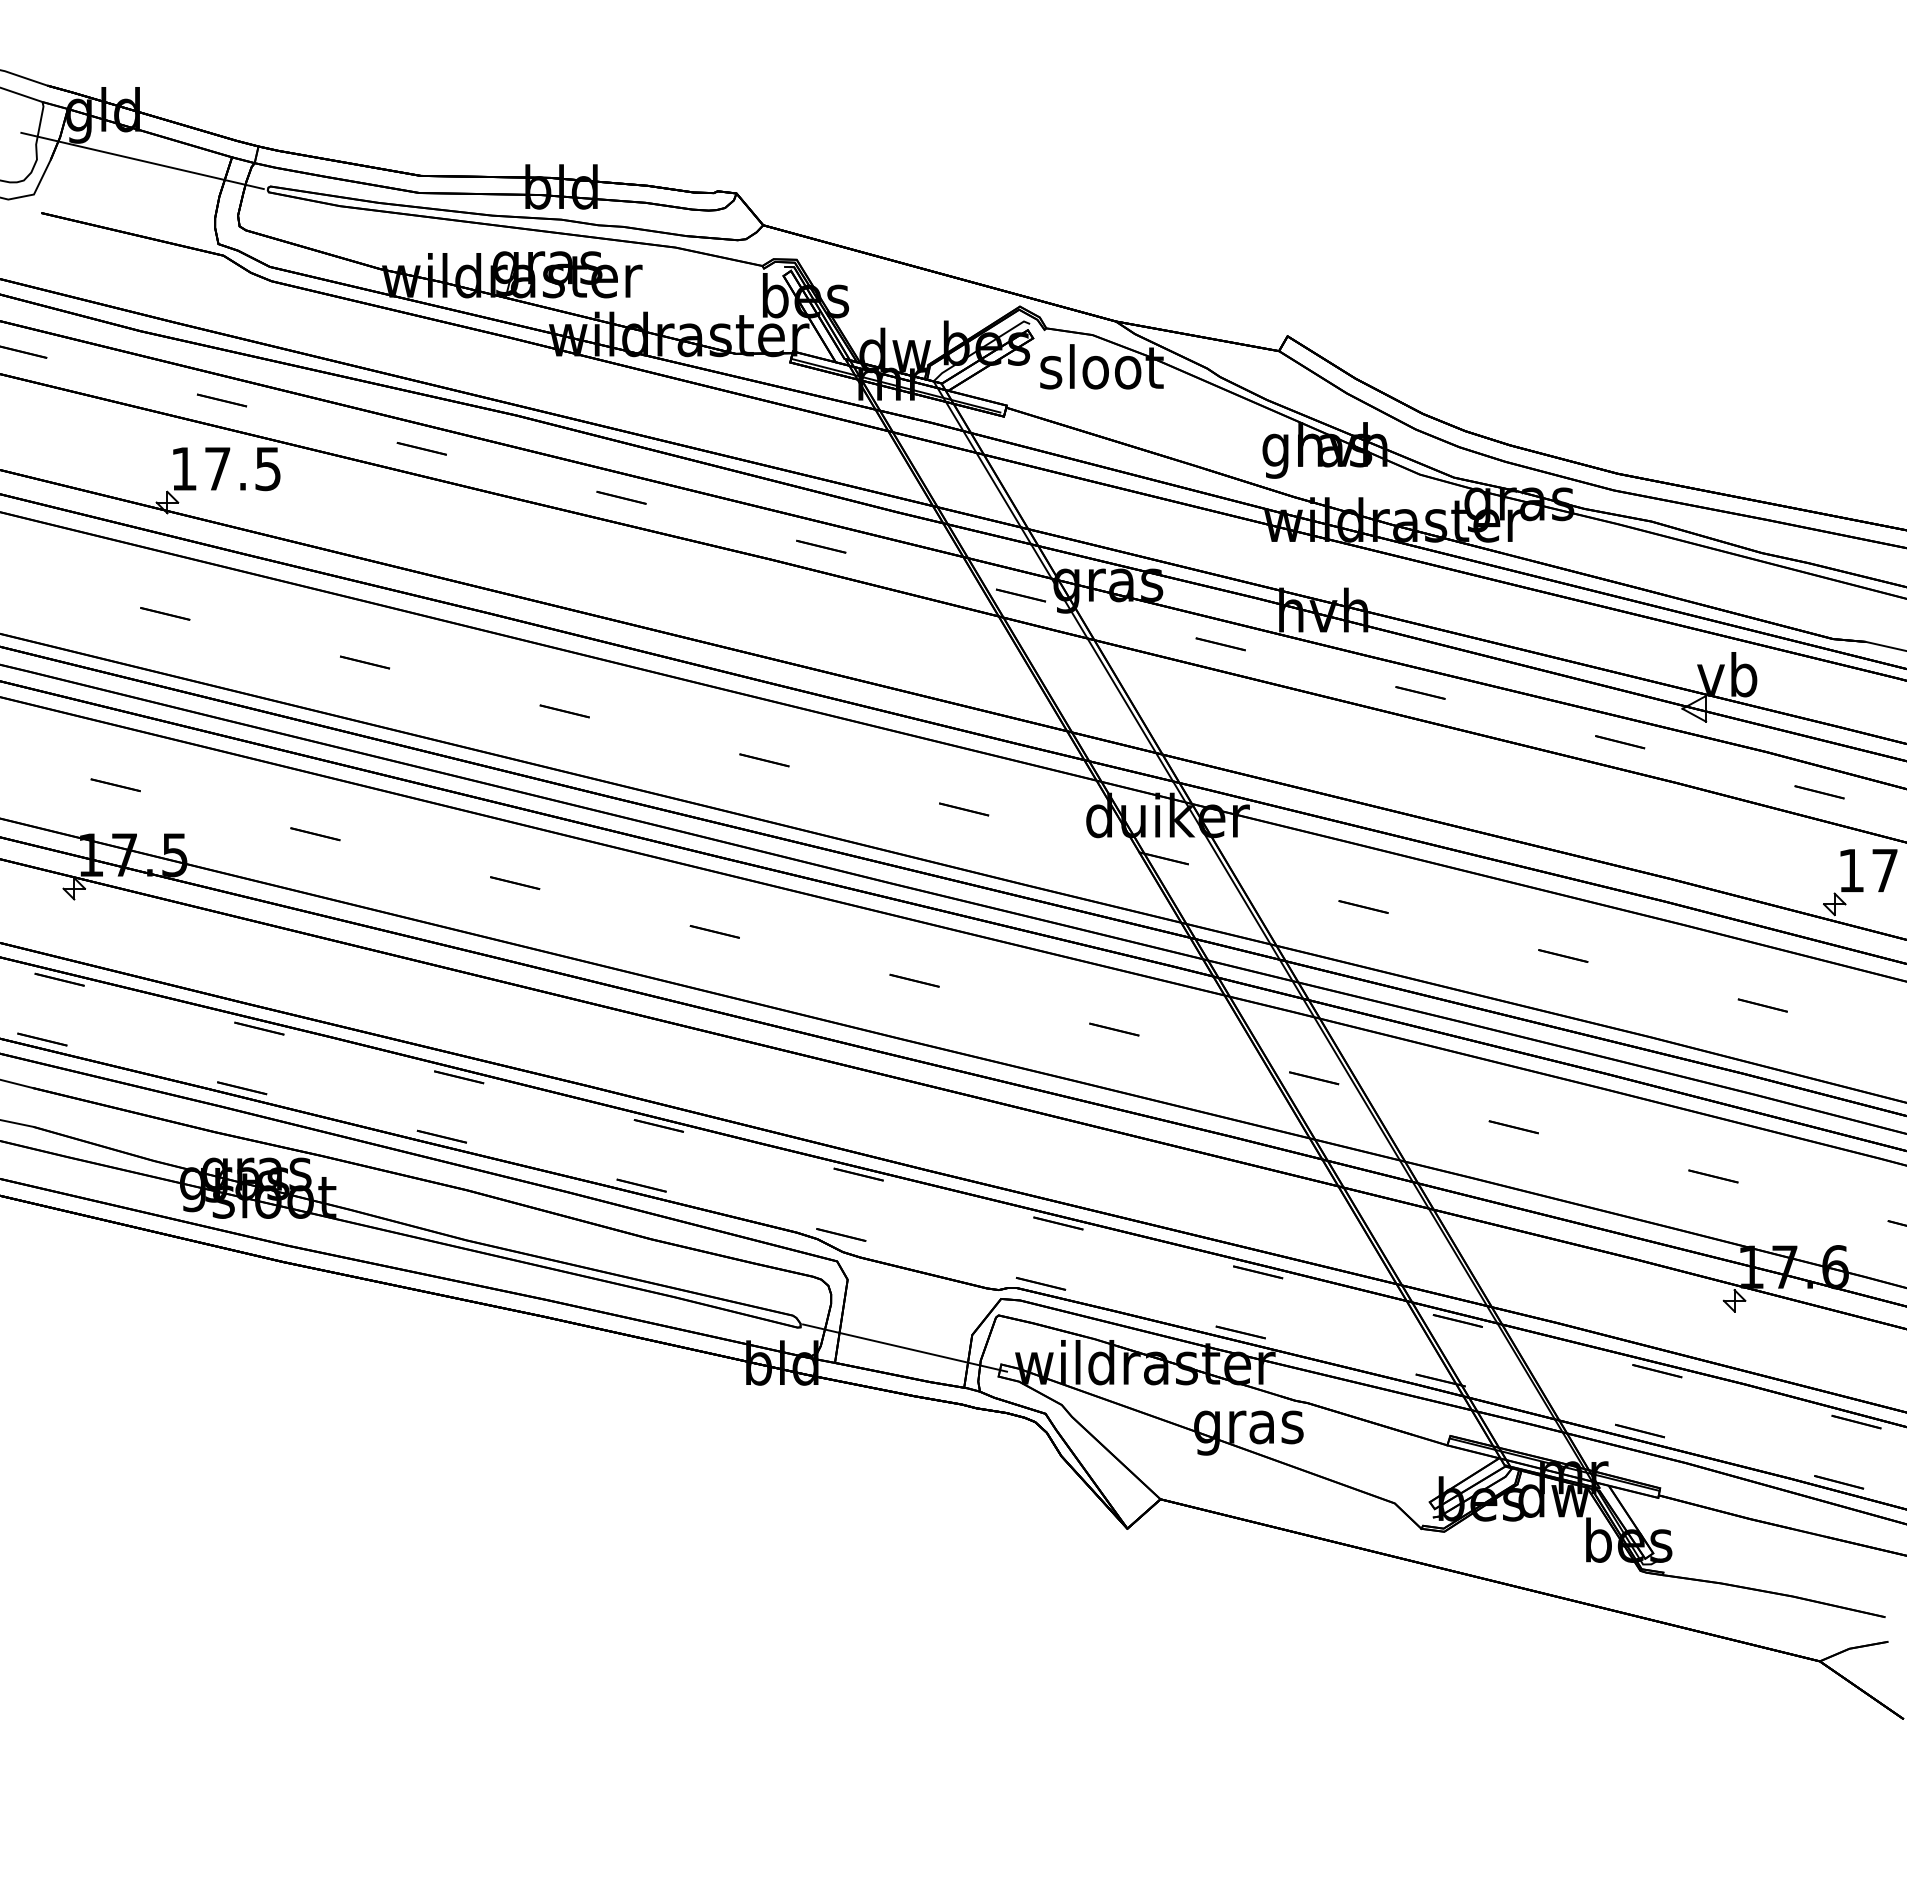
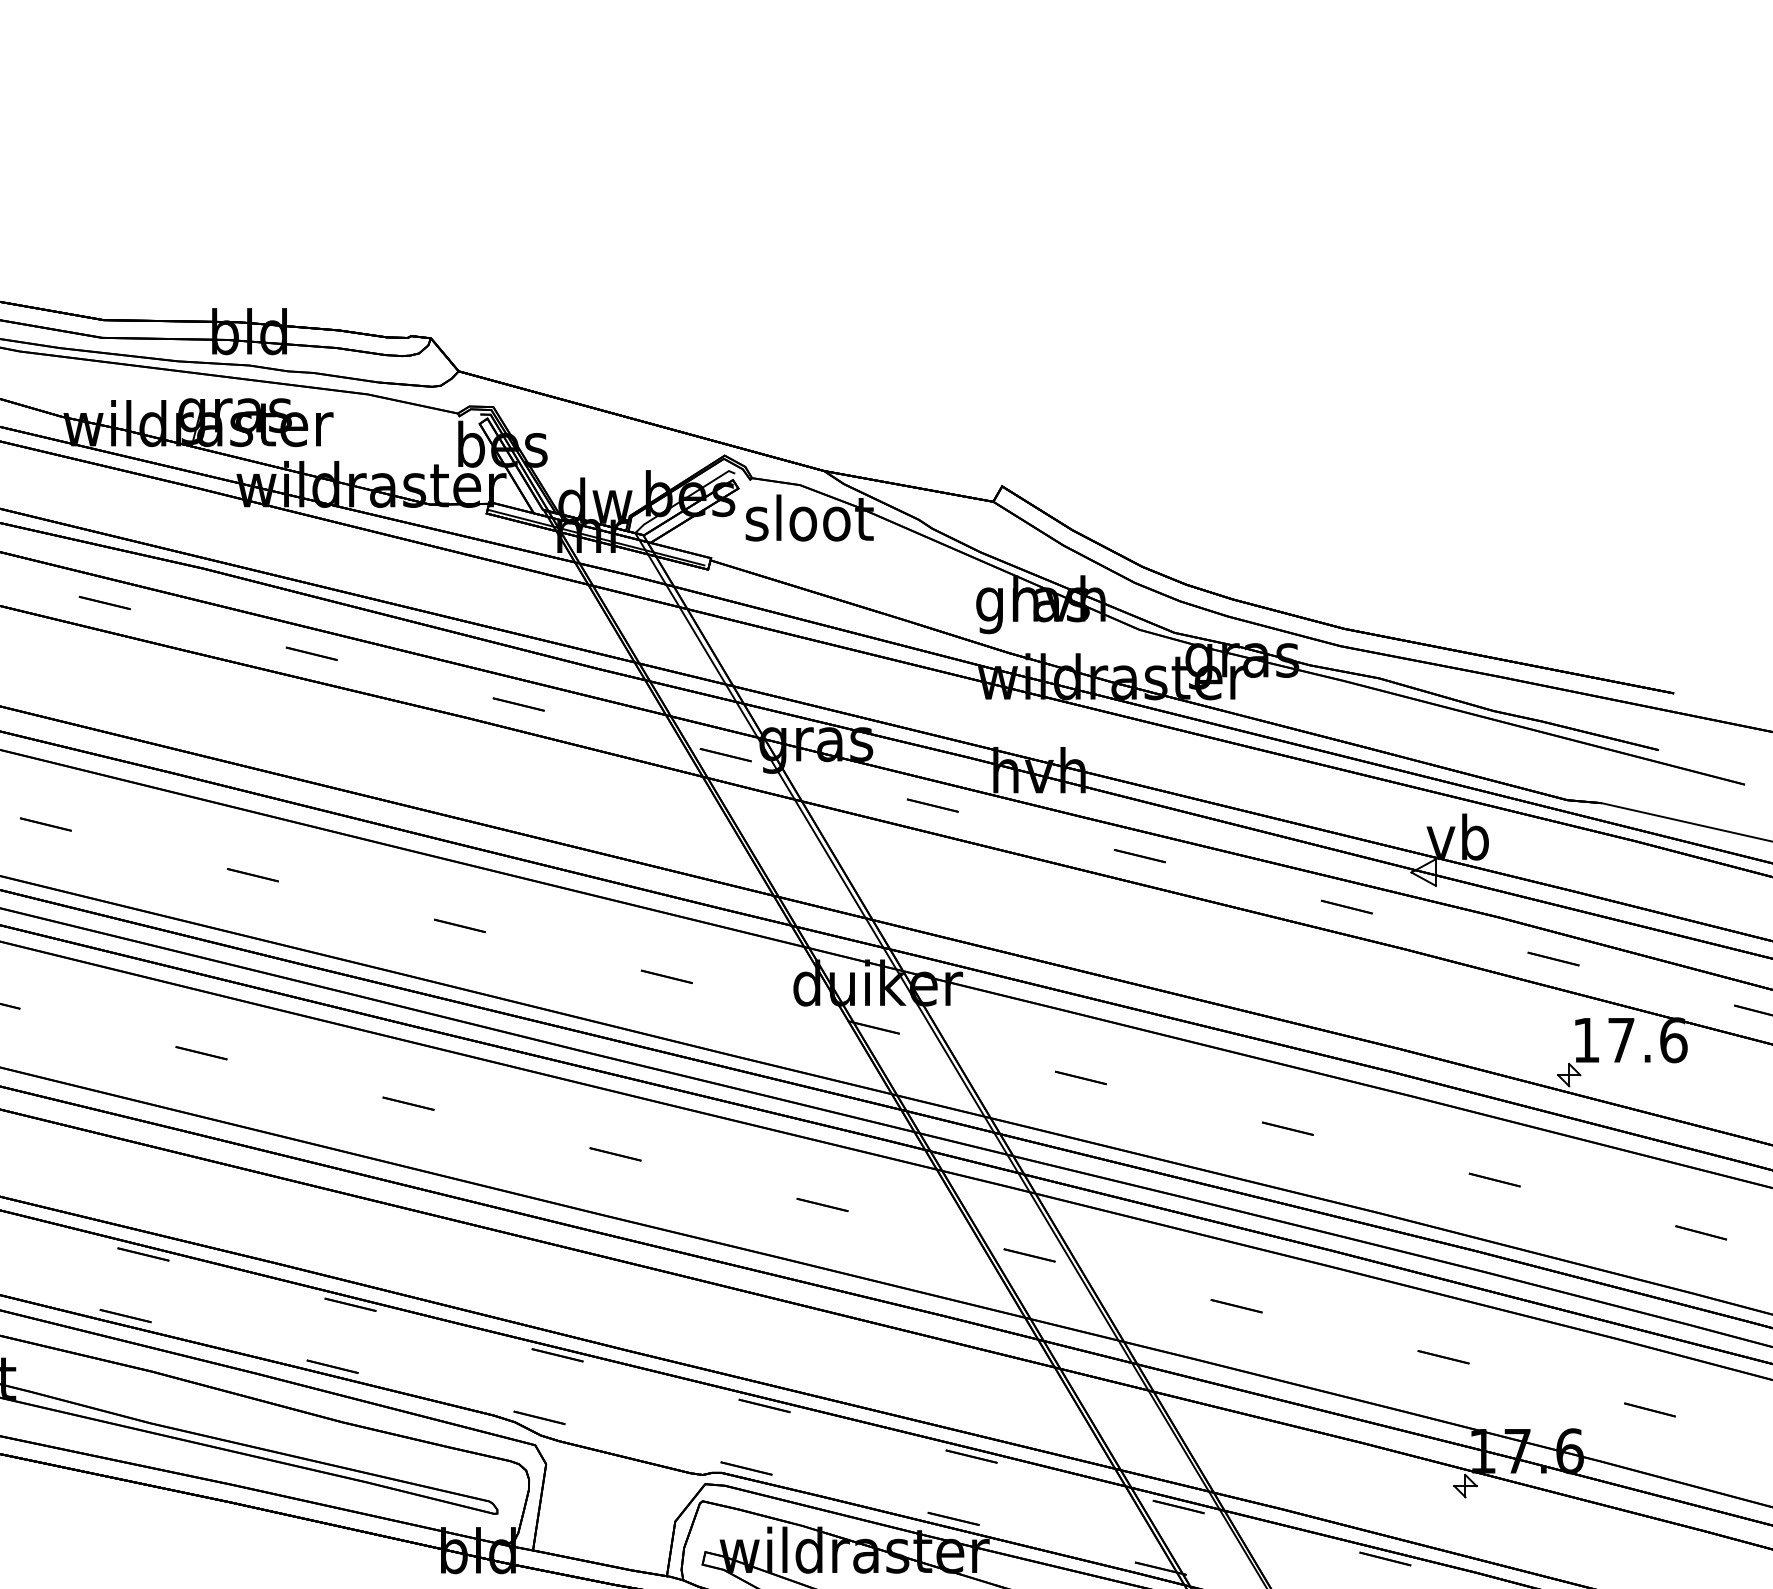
line: (905, 1347) -> (606, 1534), removed

